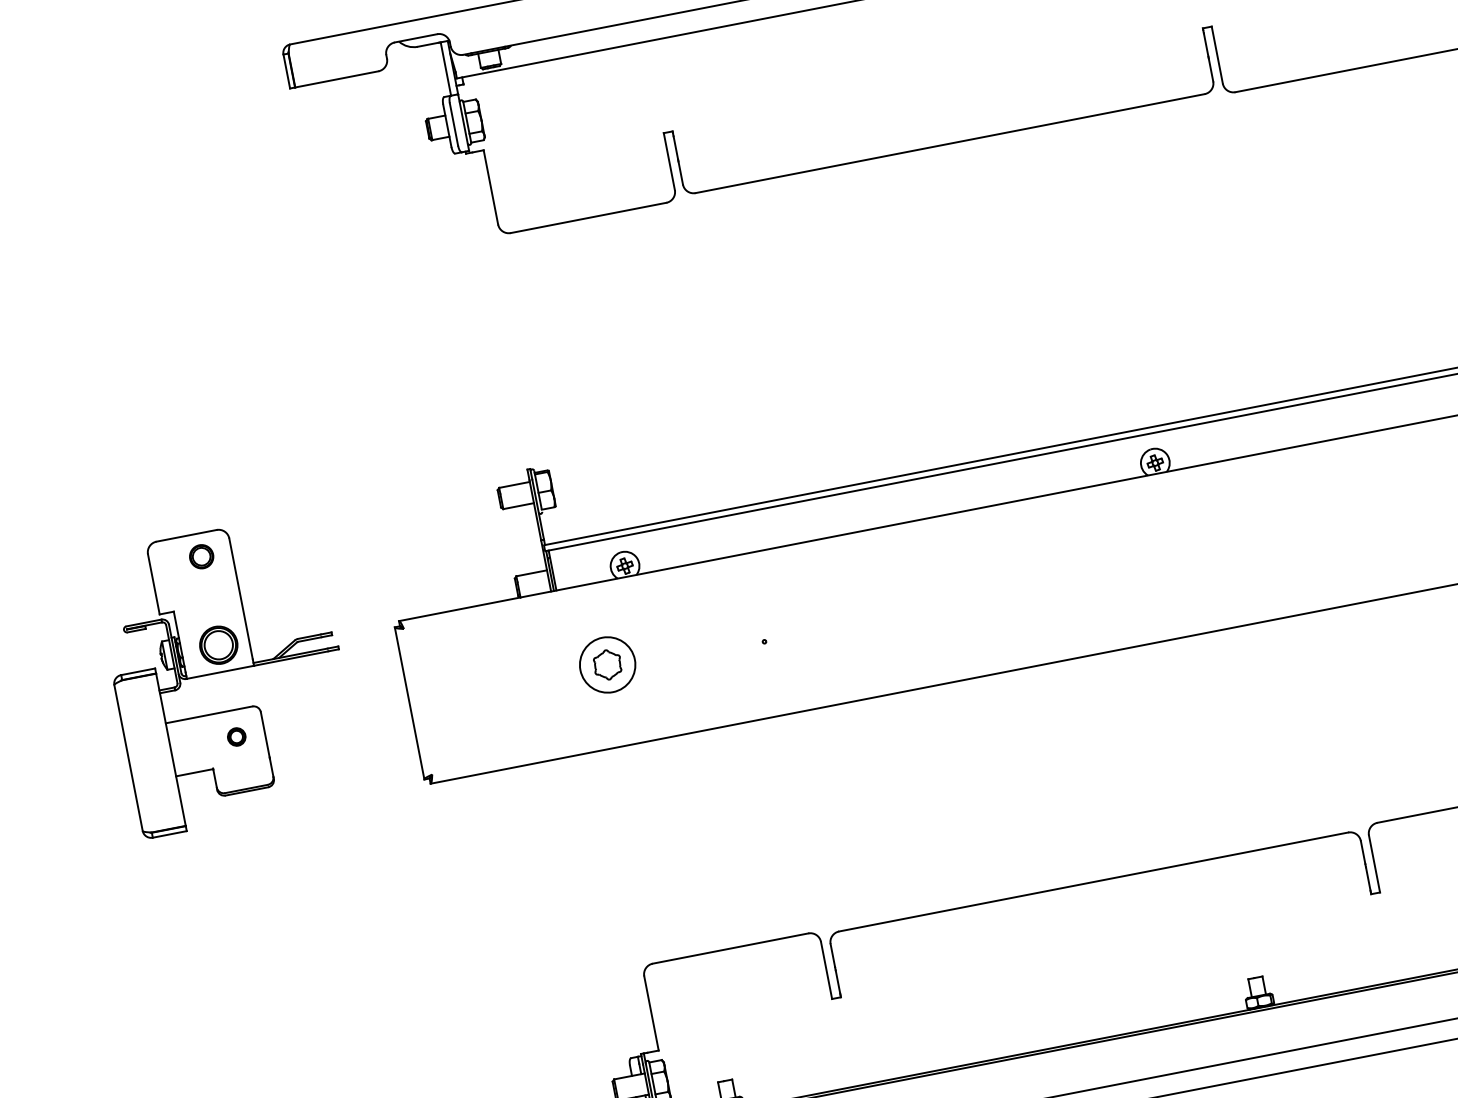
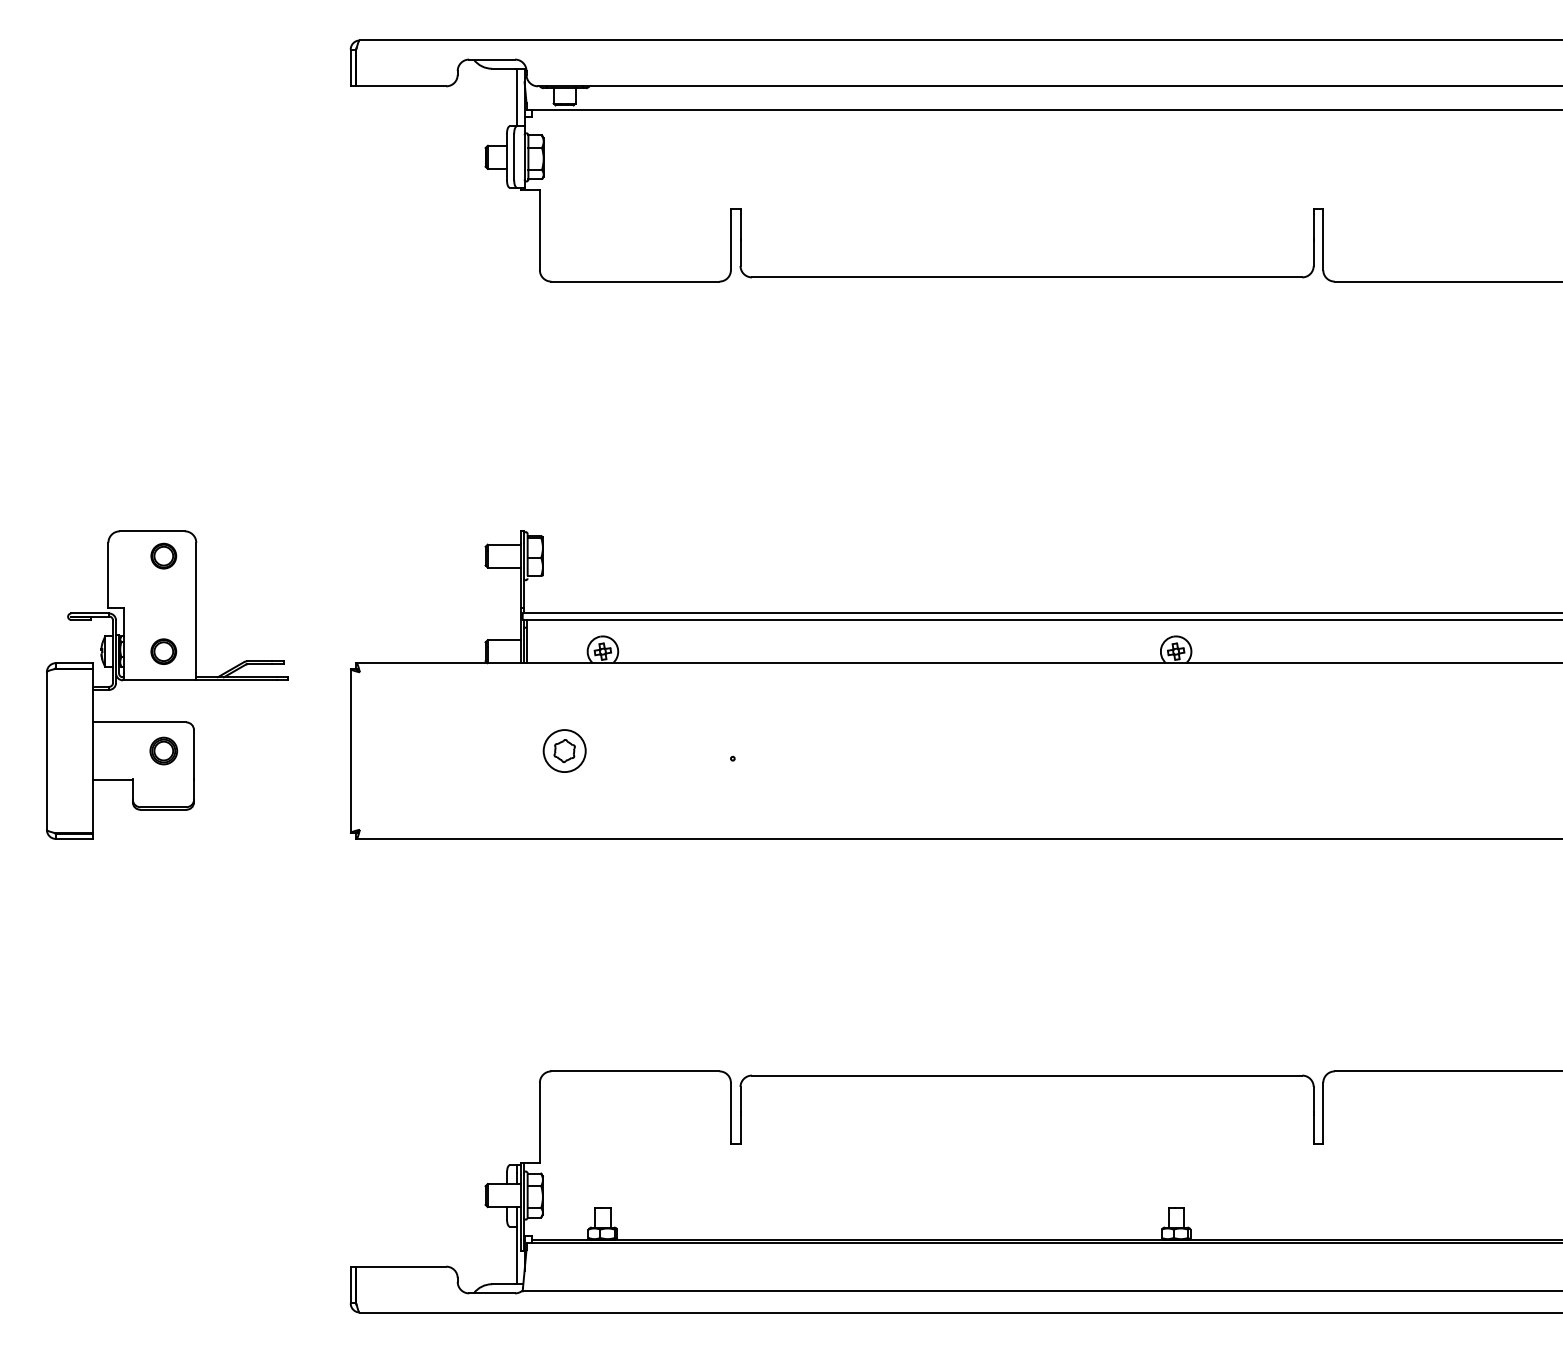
part: (218, 644) -> (163, 651), size x0.62
part: (607, 664) -> (564, 750), size x0.71
part: (236, 736) -> (163, 750), size x1.43

